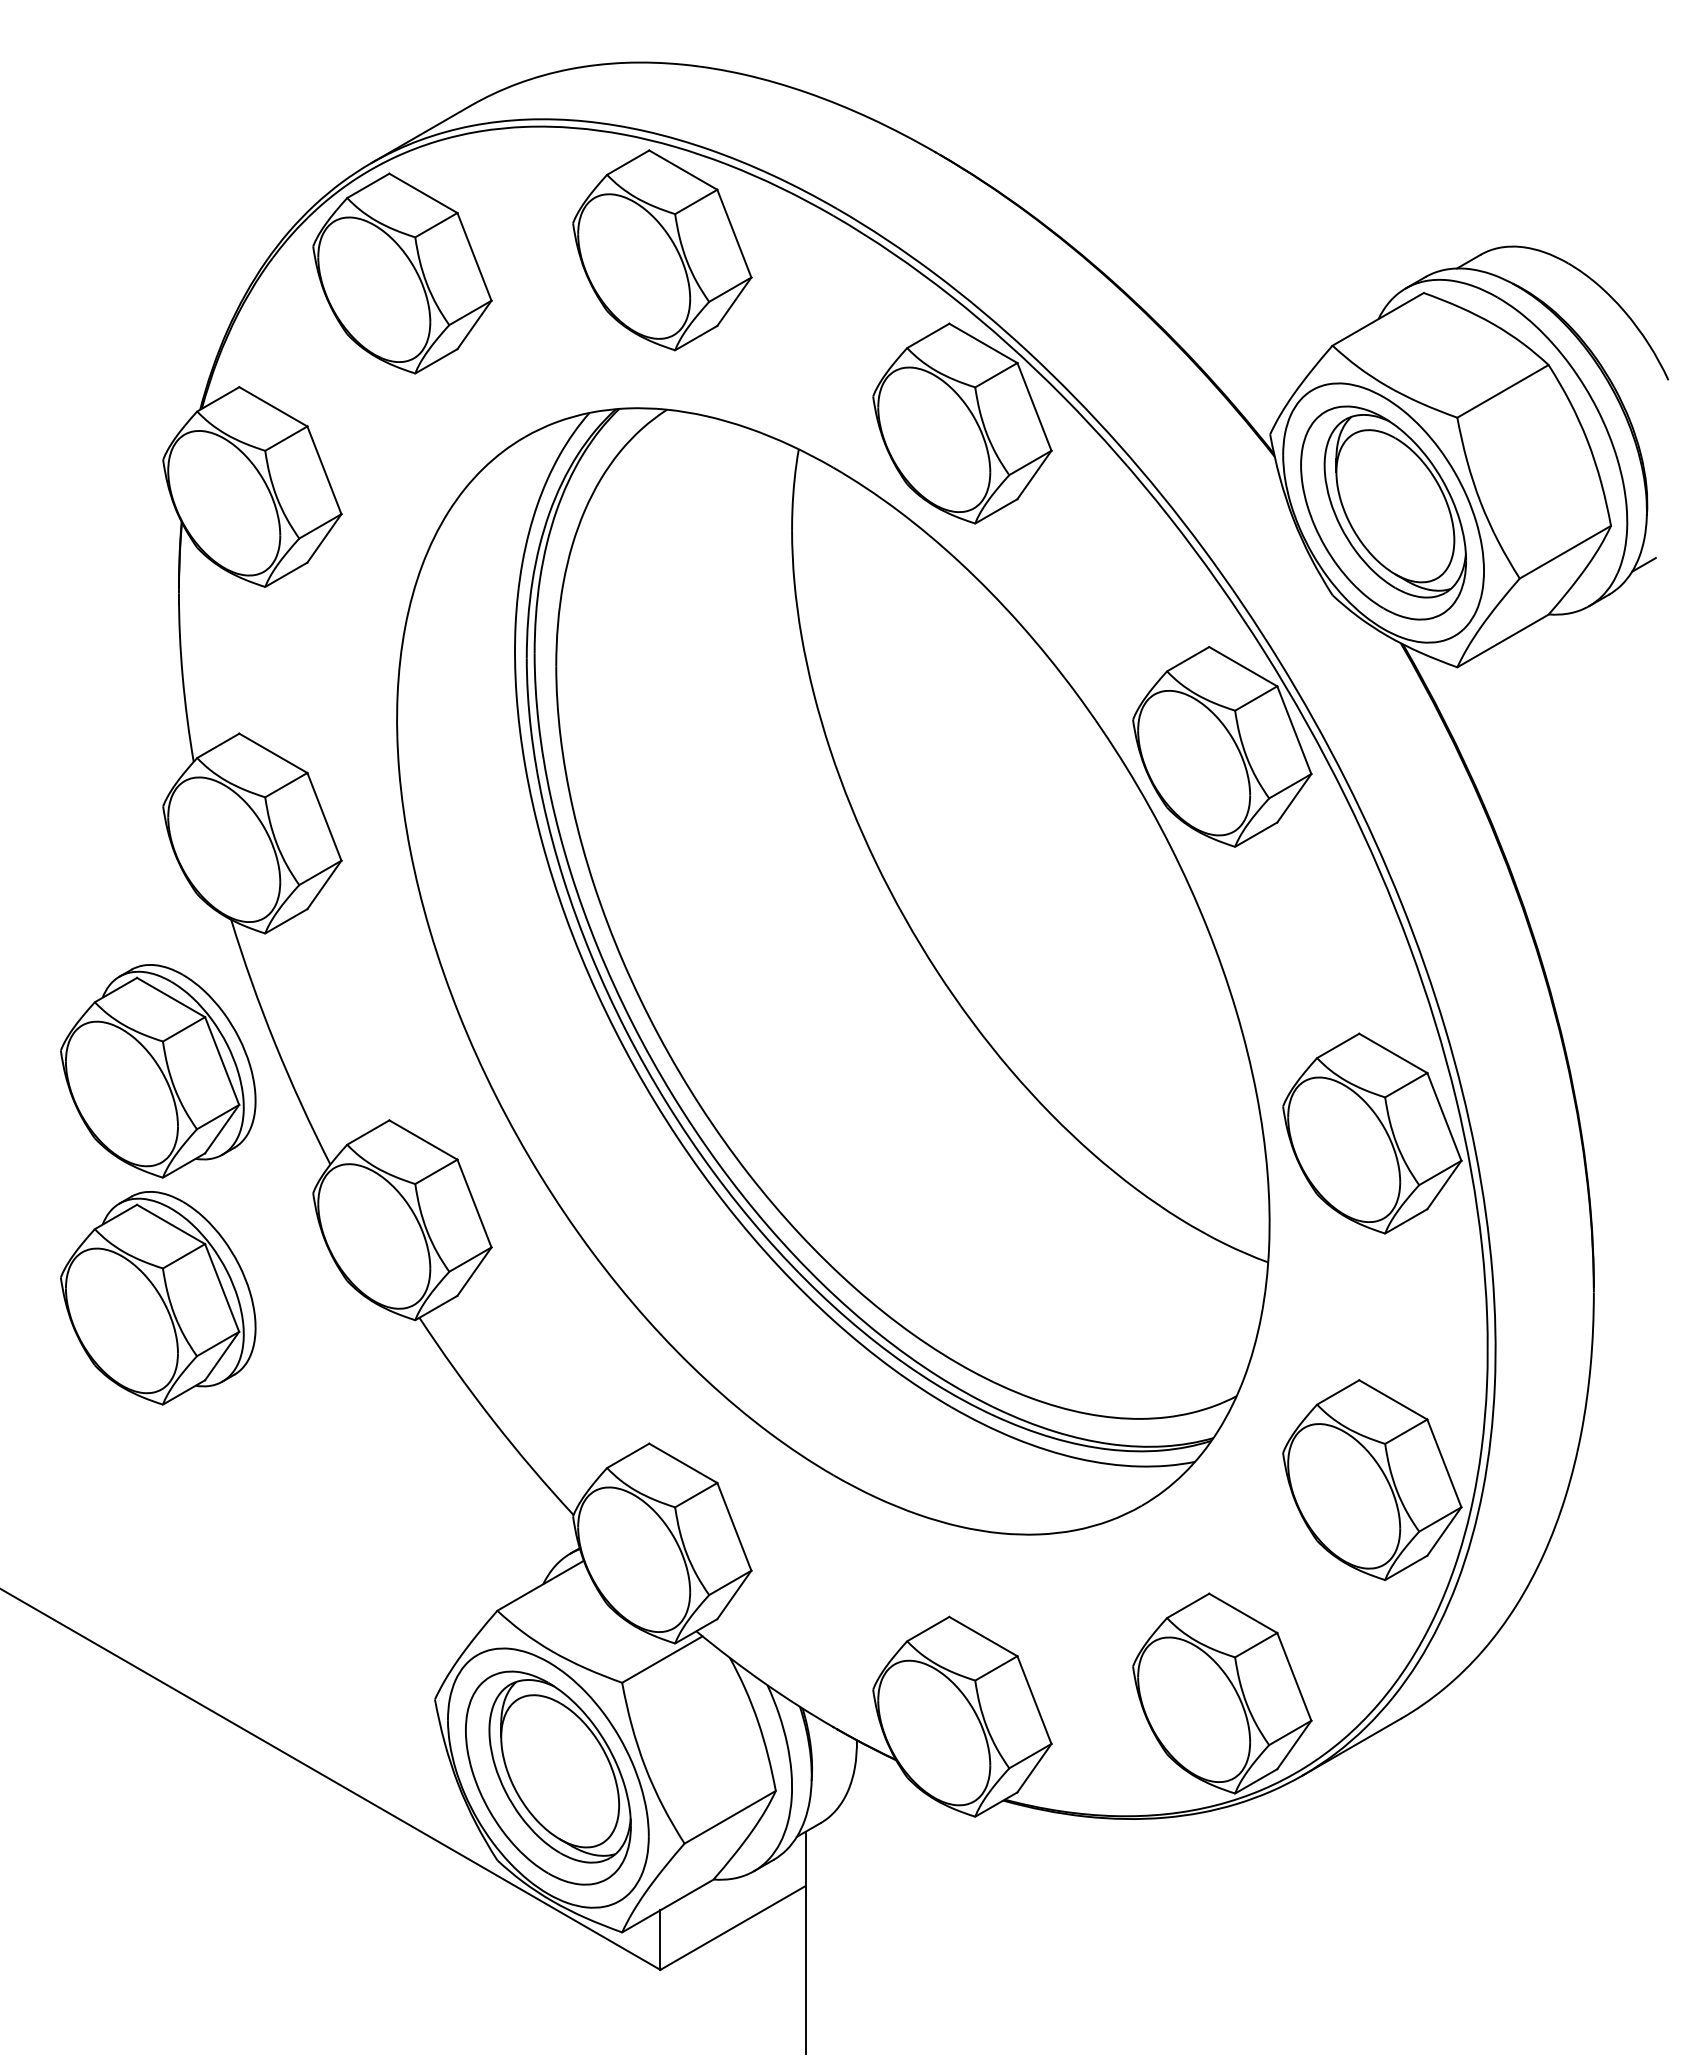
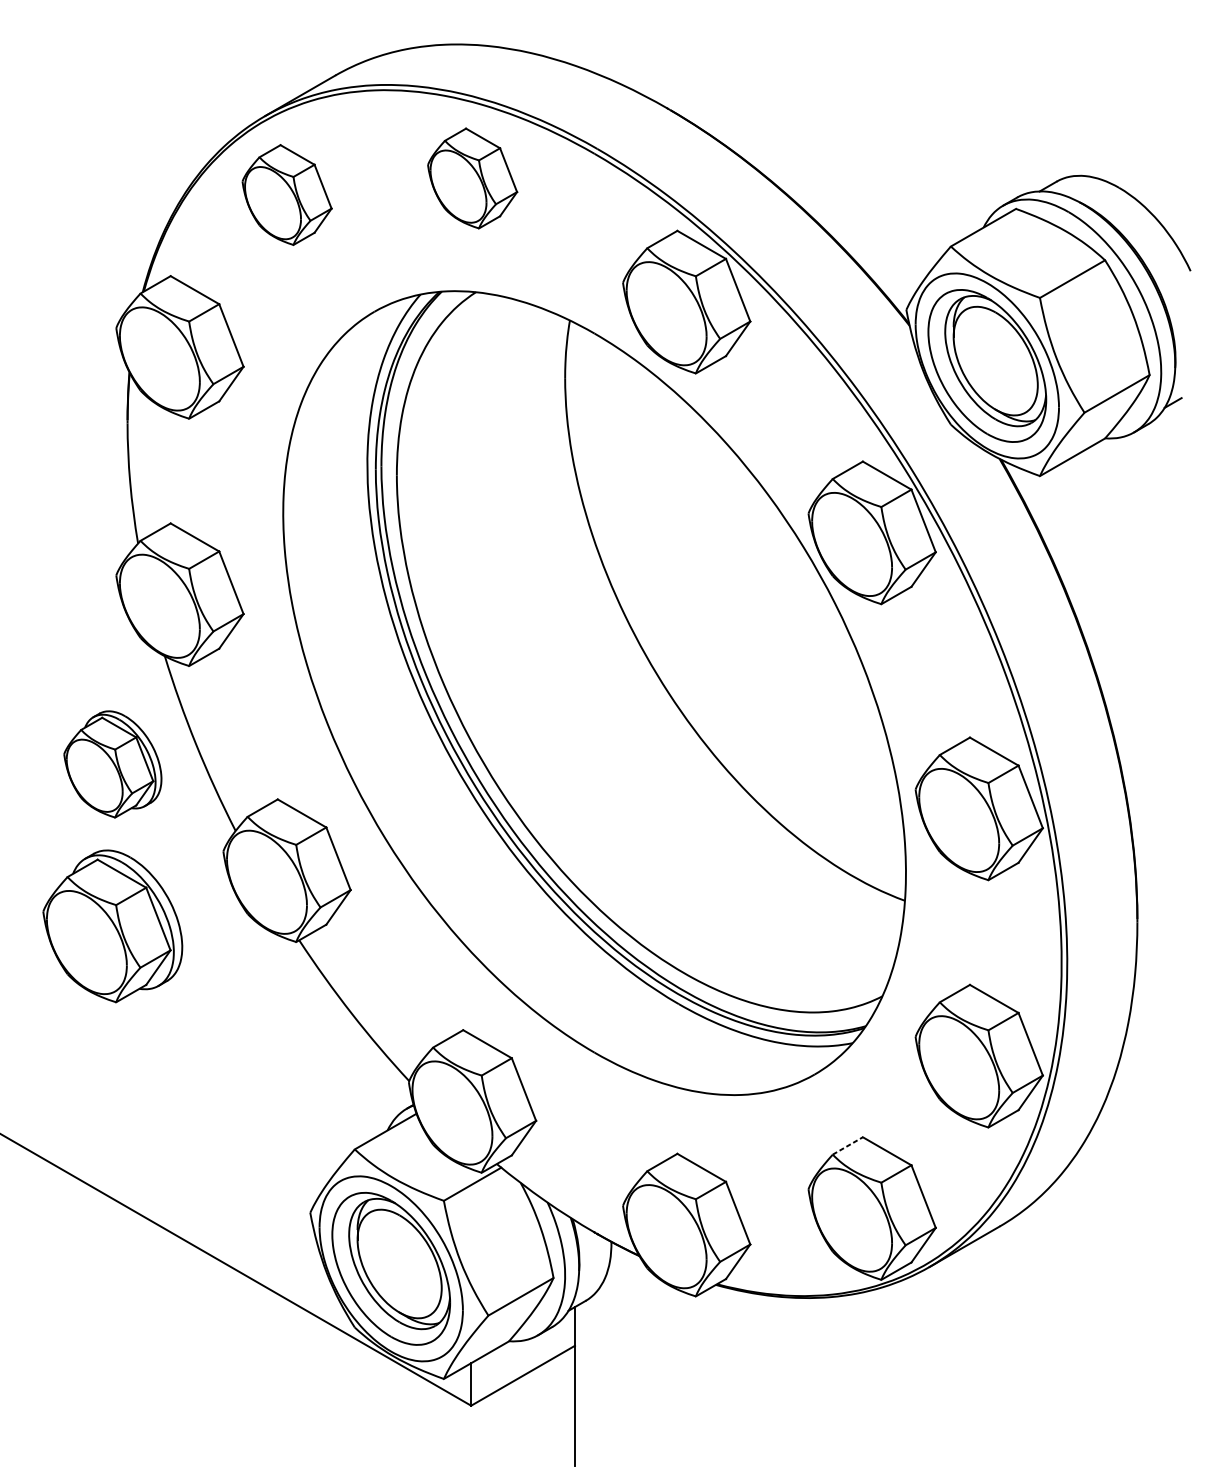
part: (662, 250) -> (472, 178), size x0.7
part: (402, 273) -> (287, 195), size x0.7
part: (158, 1071) -> (112, 764), size x0.7
line: (1188, 1605) -> (848, 1145), solid -> dashed

